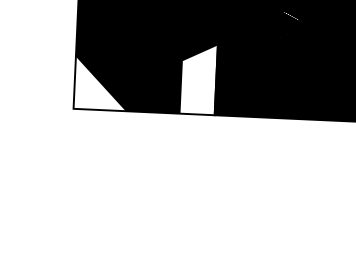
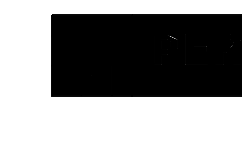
fill: (198, 79) -> (121, 75), added
fill: (100, 83) -> (66, 80), added

